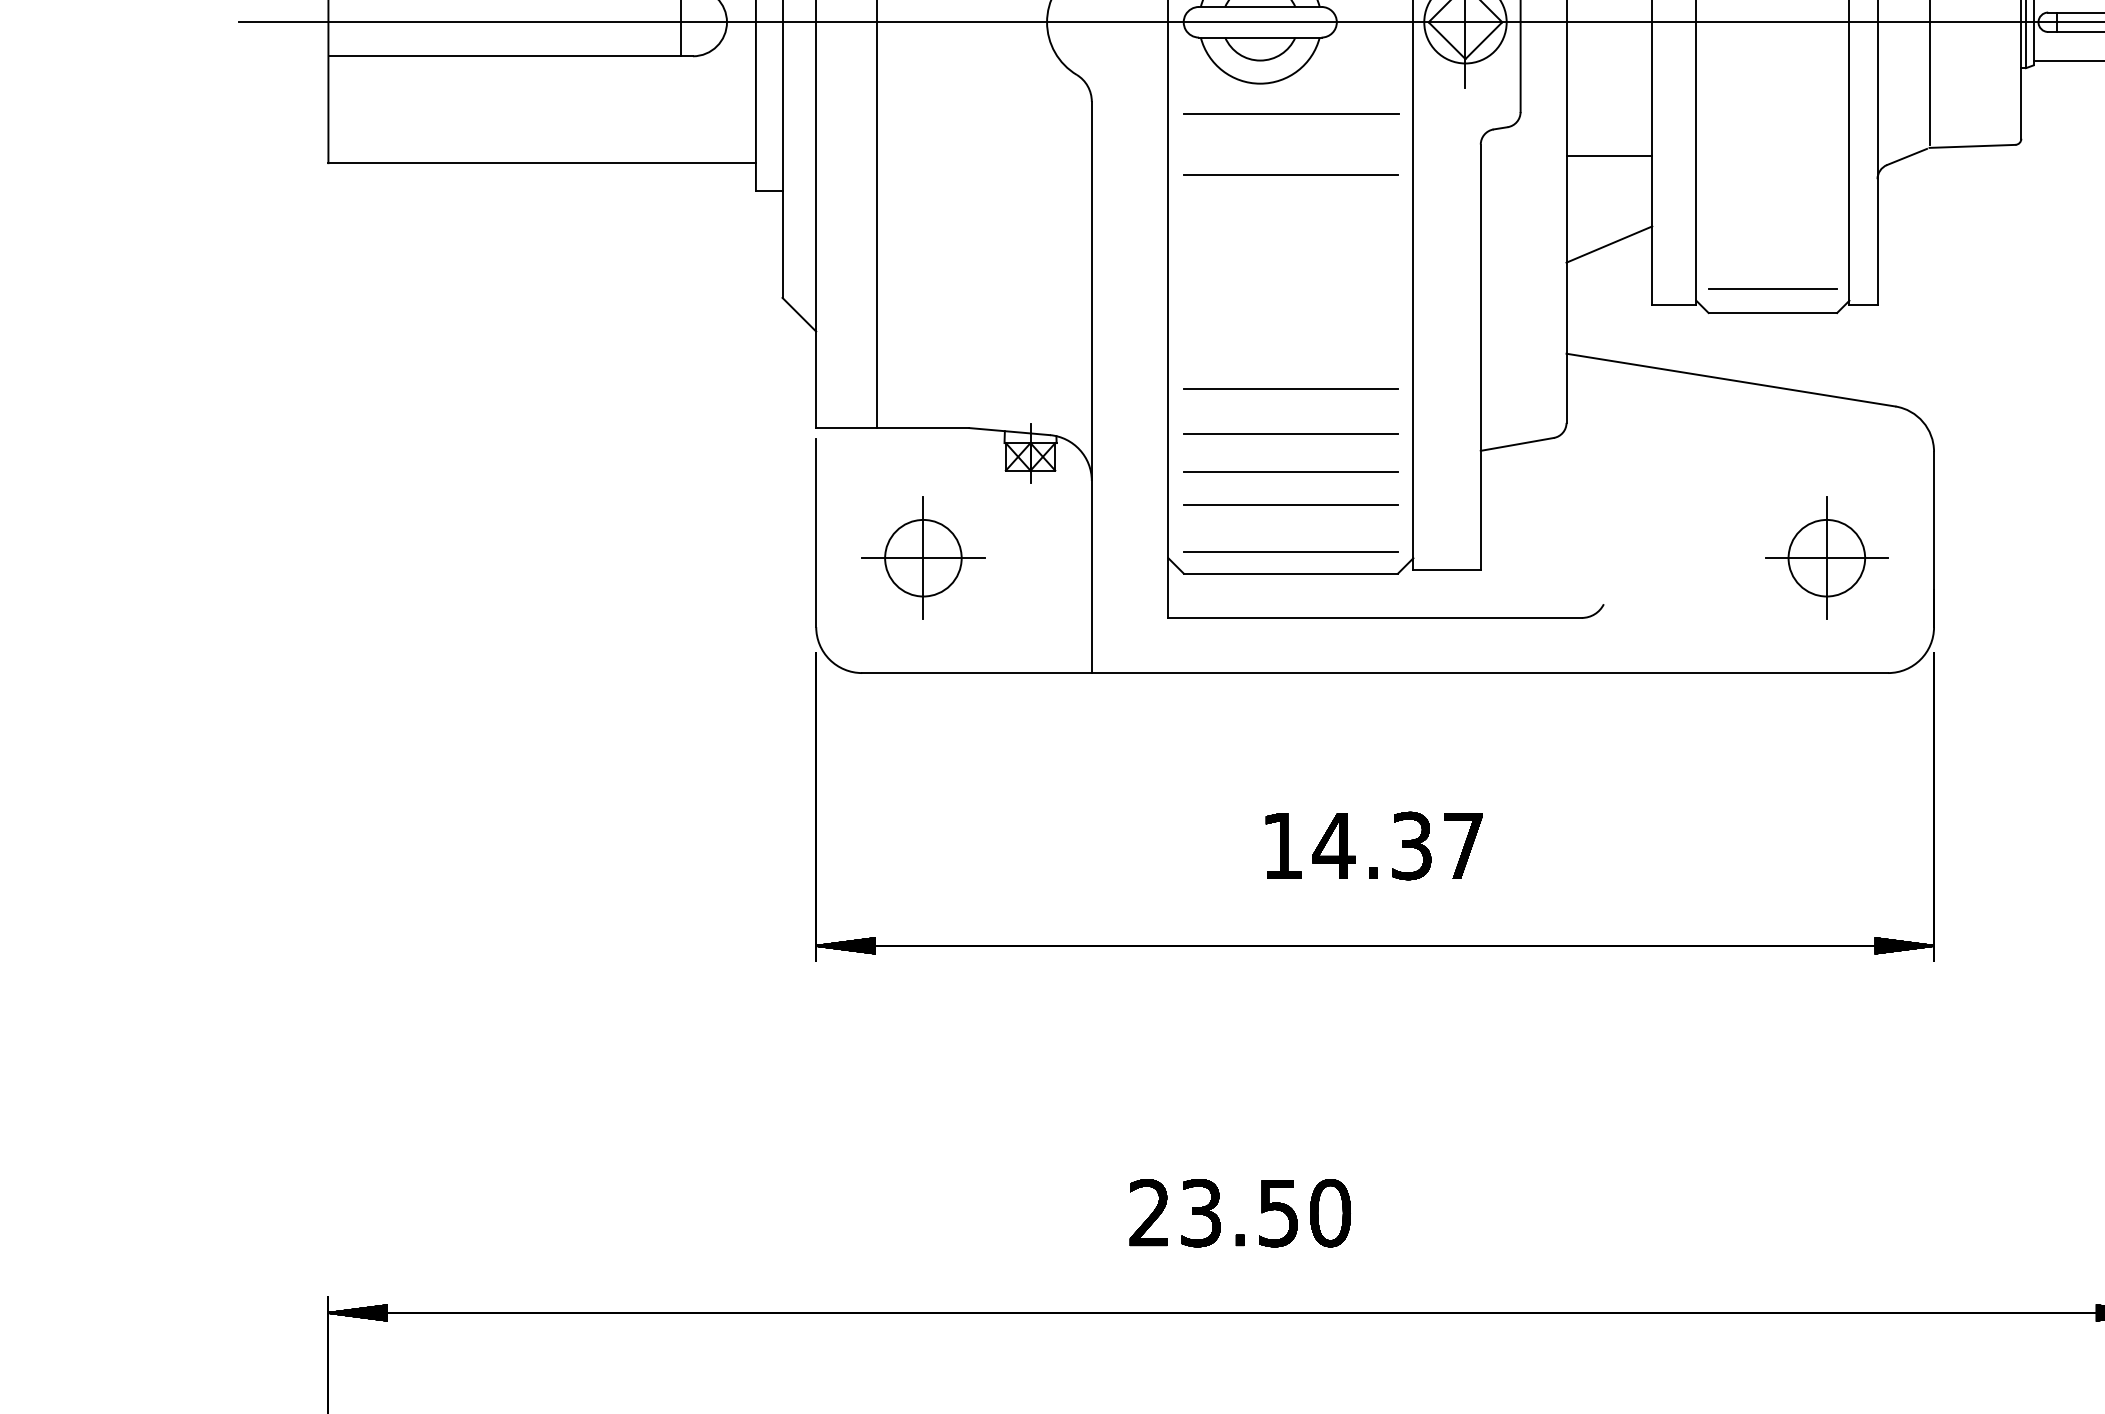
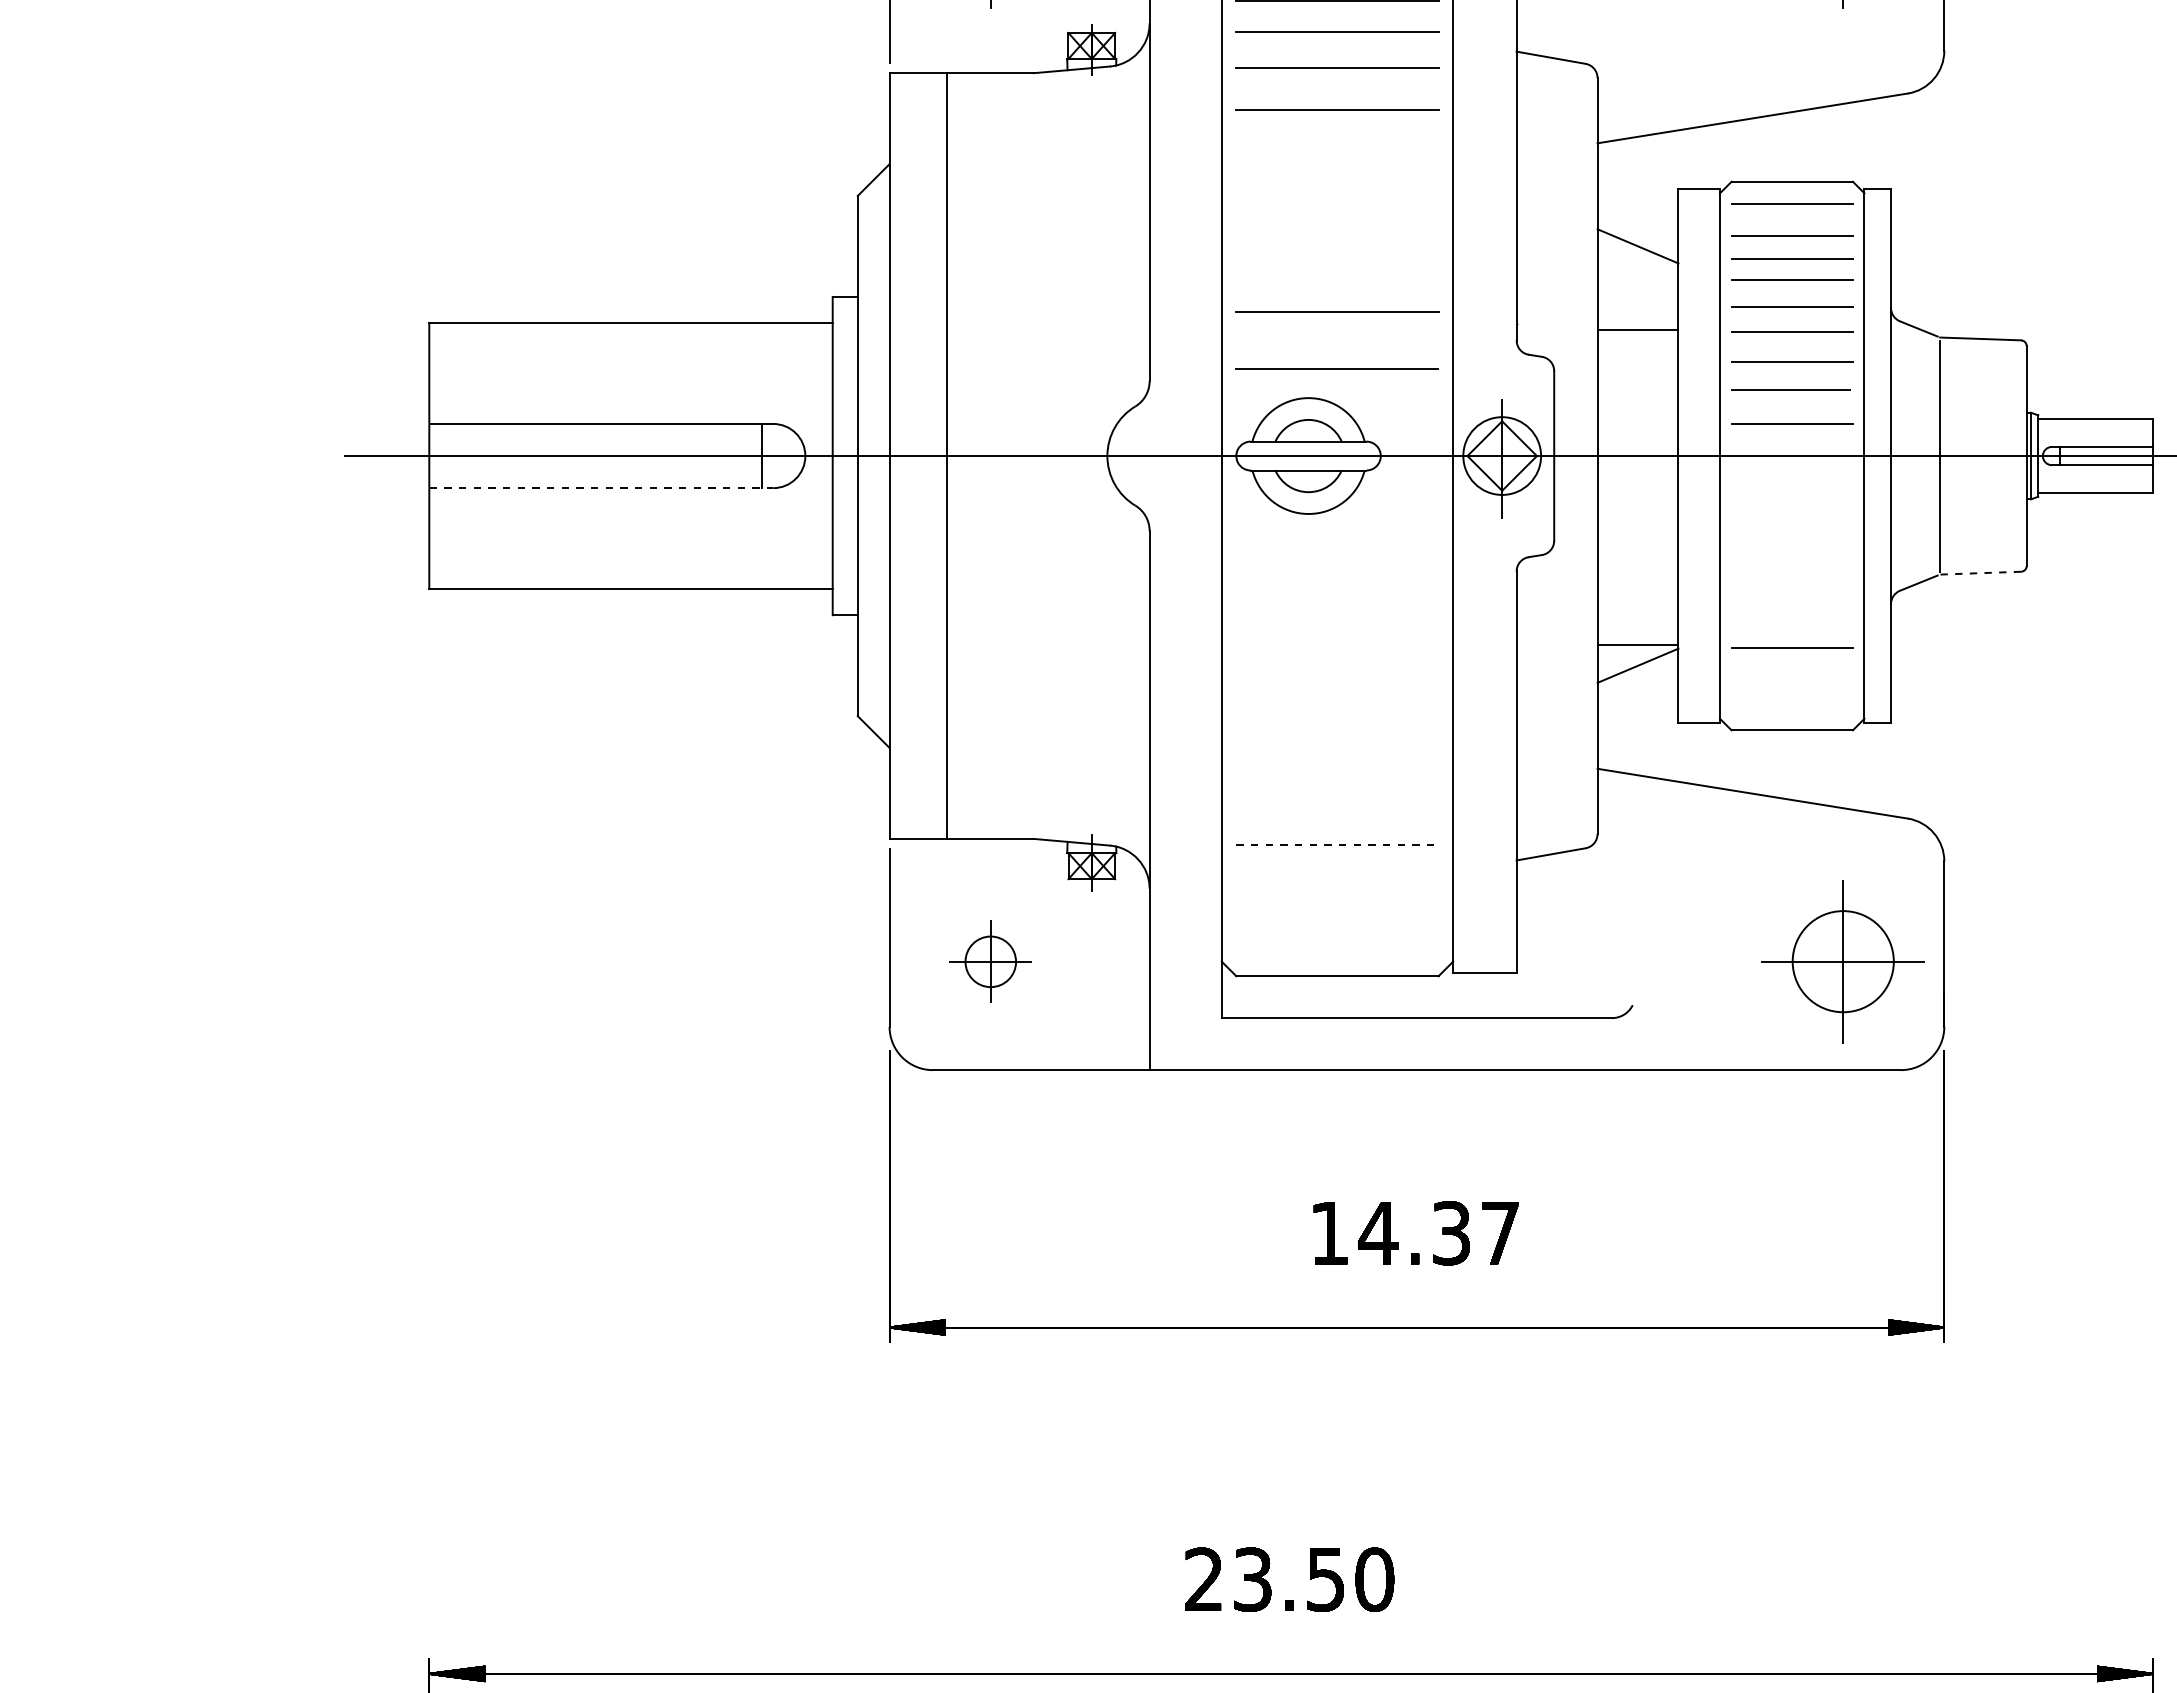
line: (510, 56) -> (601, 488), solid -> dashed
line: (1290, 113) -> (1337, 542), removed
line: (1972, 146) -> (1980, 573), solid -> dashed
line: (1608, 156) -> (1637, 645), moved
line: (1290, 175) -> (1337, 600), removed
line: (1773, 288) -> (1792, 647), moved
line: (1290, 388) -> (1337, 801), removed
line: (1290, 433) -> (1337, 844), solid -> dashed
line: (1290, 471) -> (1337, 879), removed
line: (1290, 504) -> (1337, 911), removed
line: (1290, 551) -> (1337, 955), removed
part: (923, 557) -> (990, 961), size x0.7
part: (1826, 557) -> (1842, 961), size x1.4

